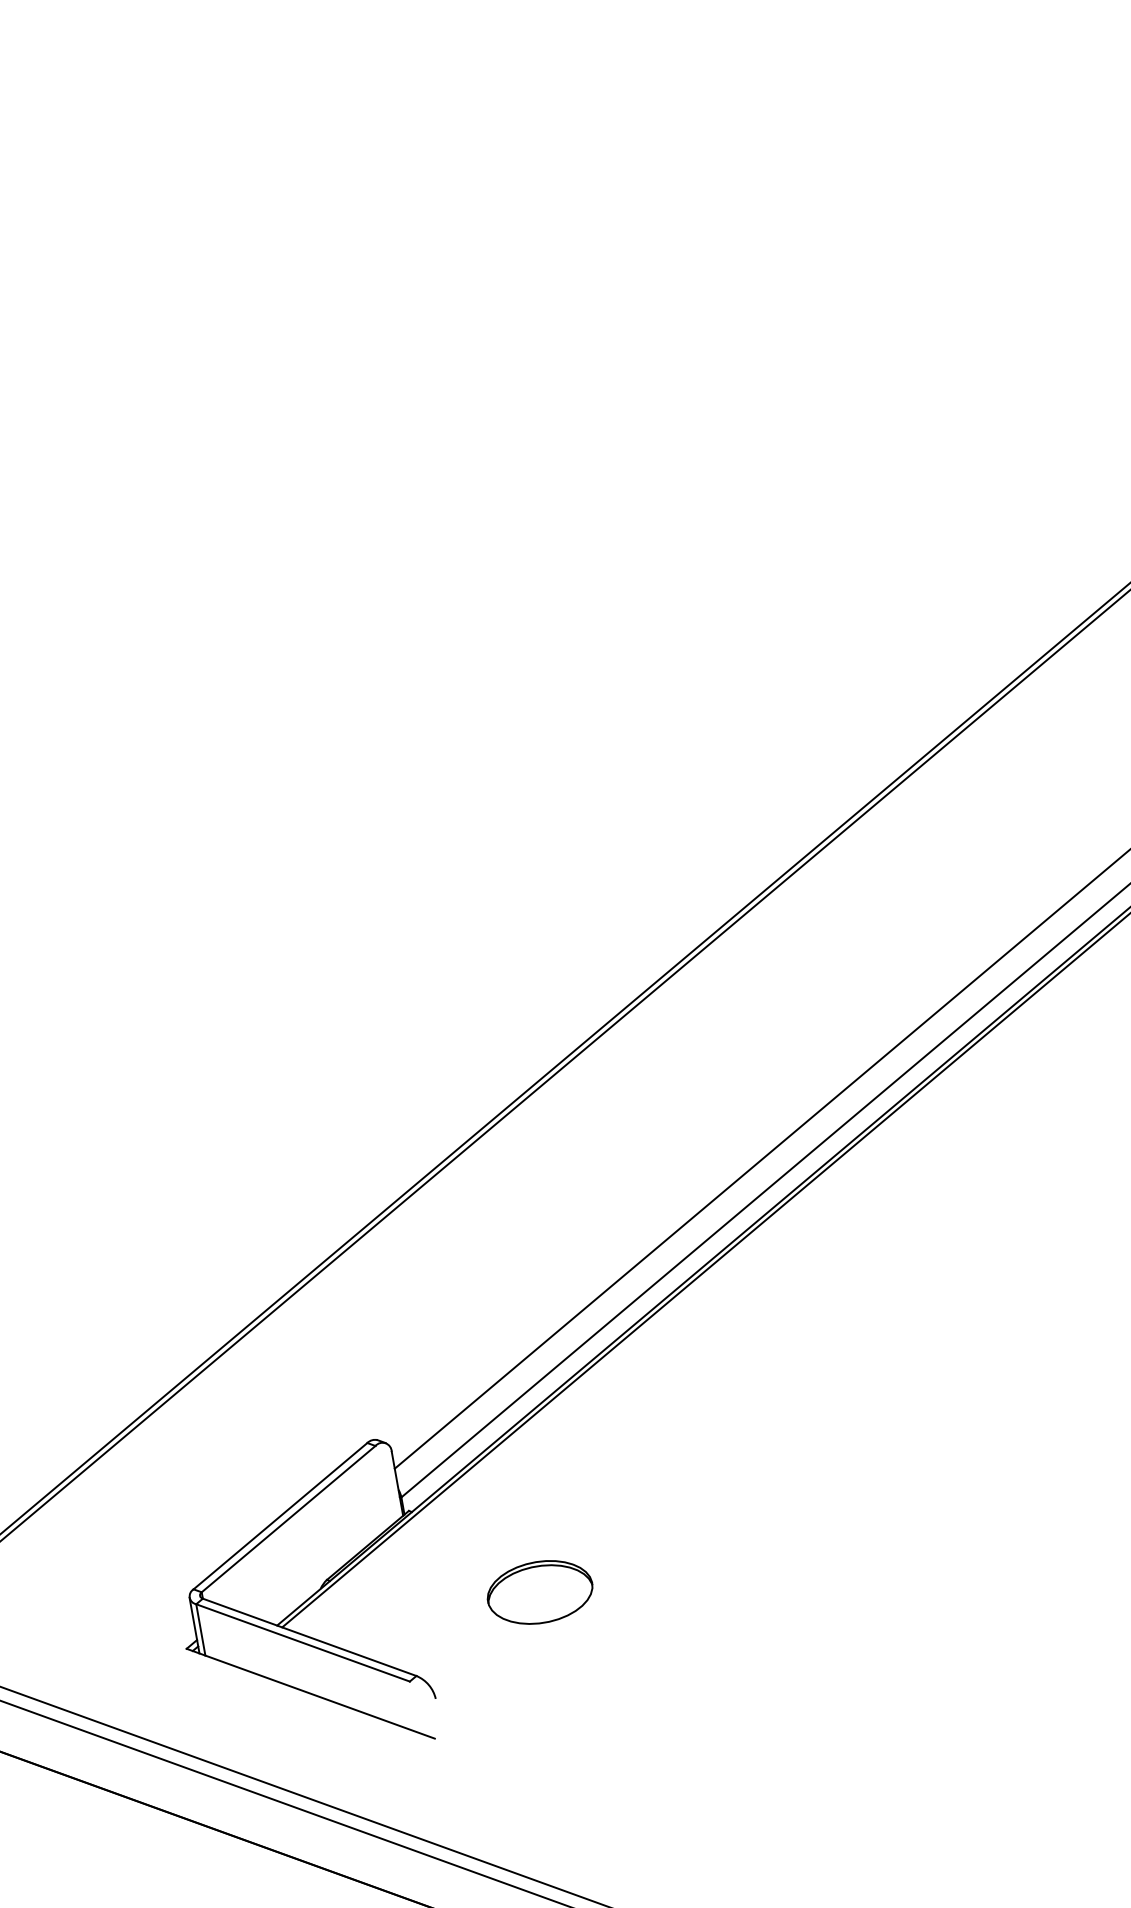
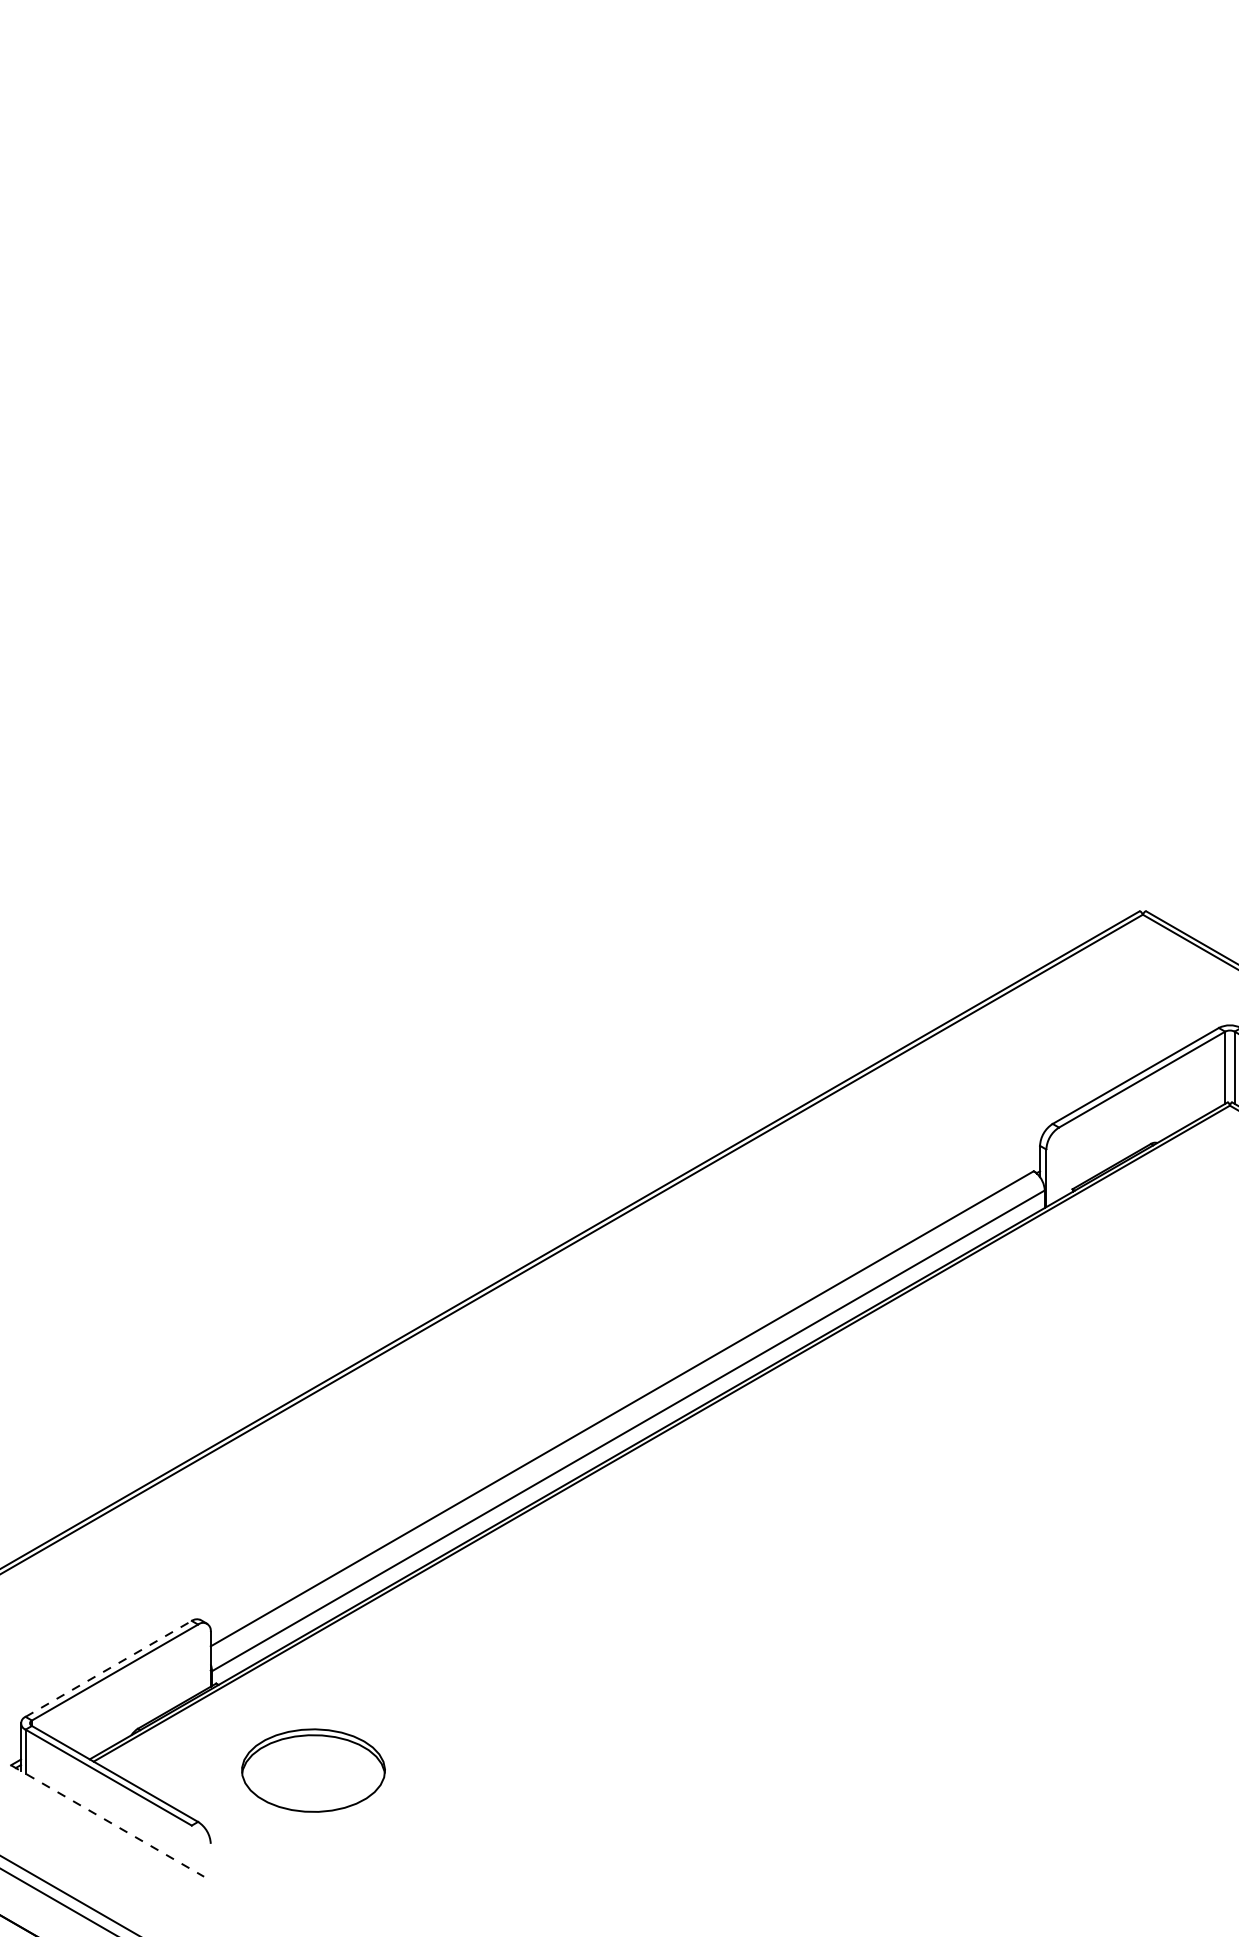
line: (280, 1515) -> (108, 1668), solid -> dashed
part: (539, 1592) -> (312, 1770), size x1.6
line: (311, 1694) -> (108, 1821), solid -> dashed

